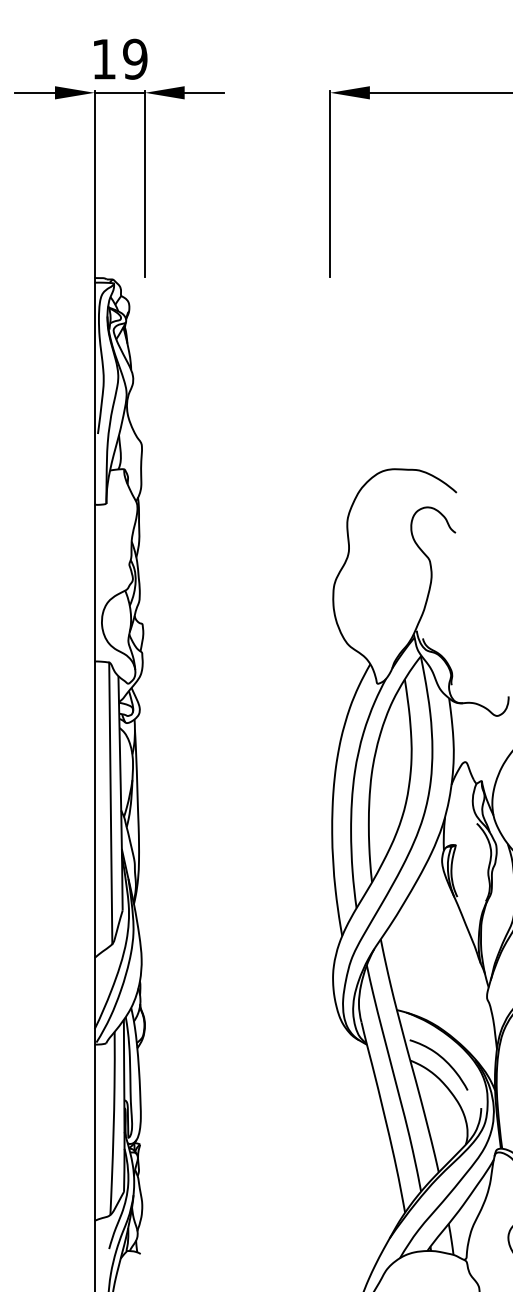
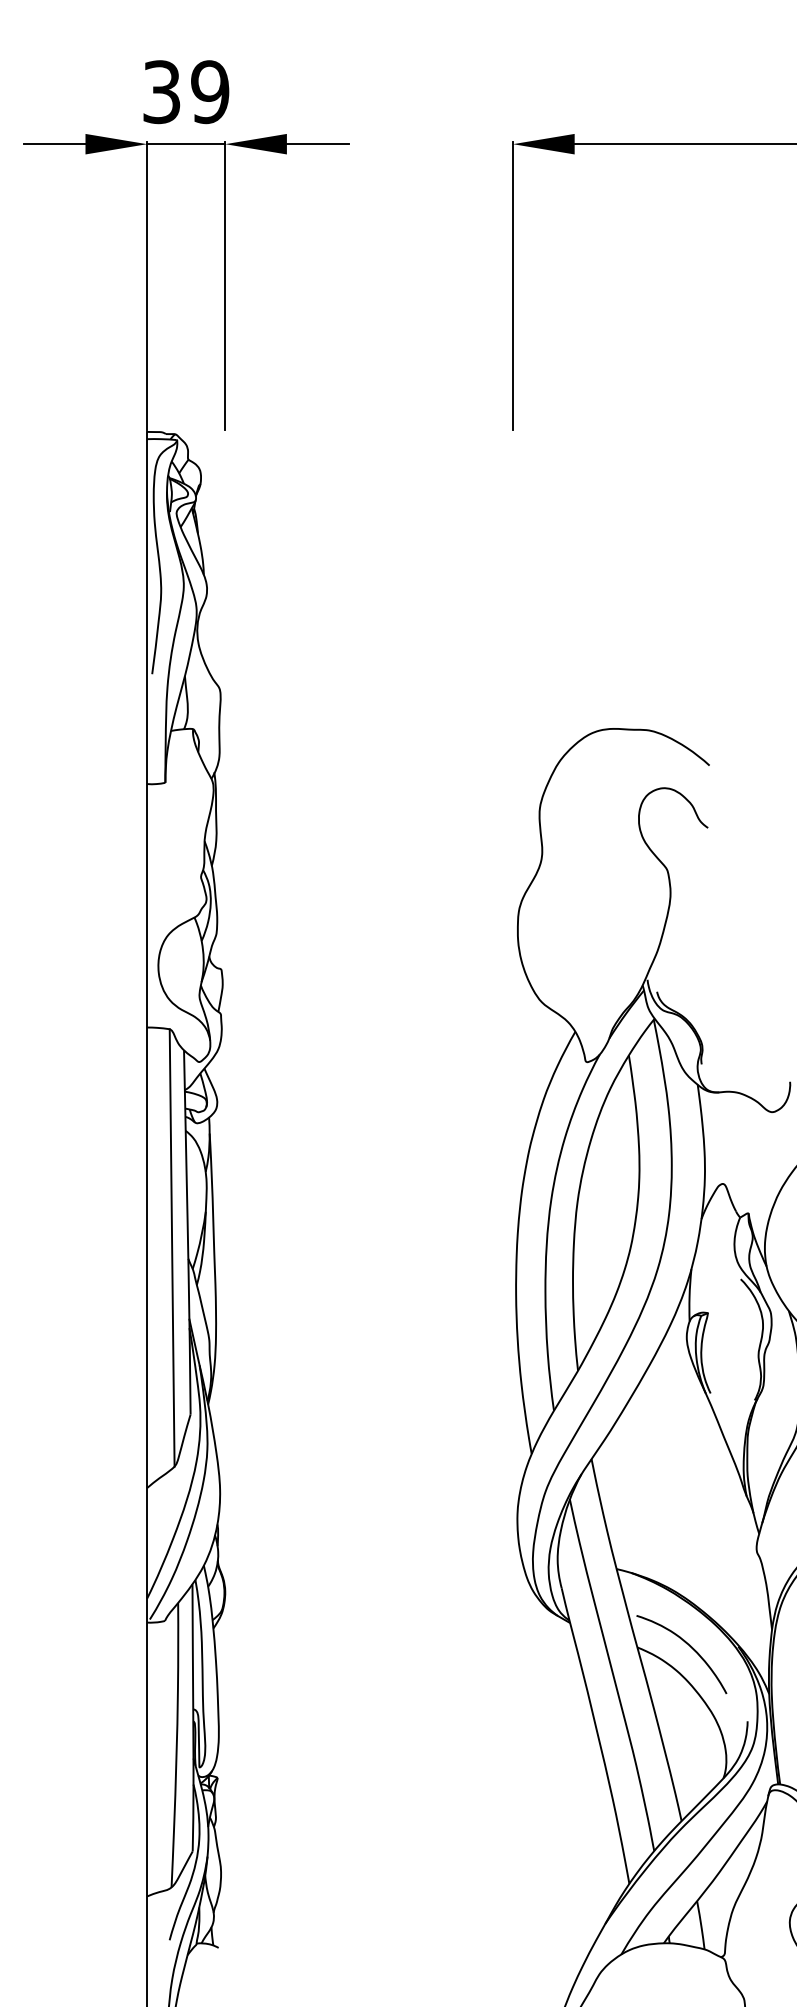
text: (103, 58) -> (160, 90), 19 -> 39

